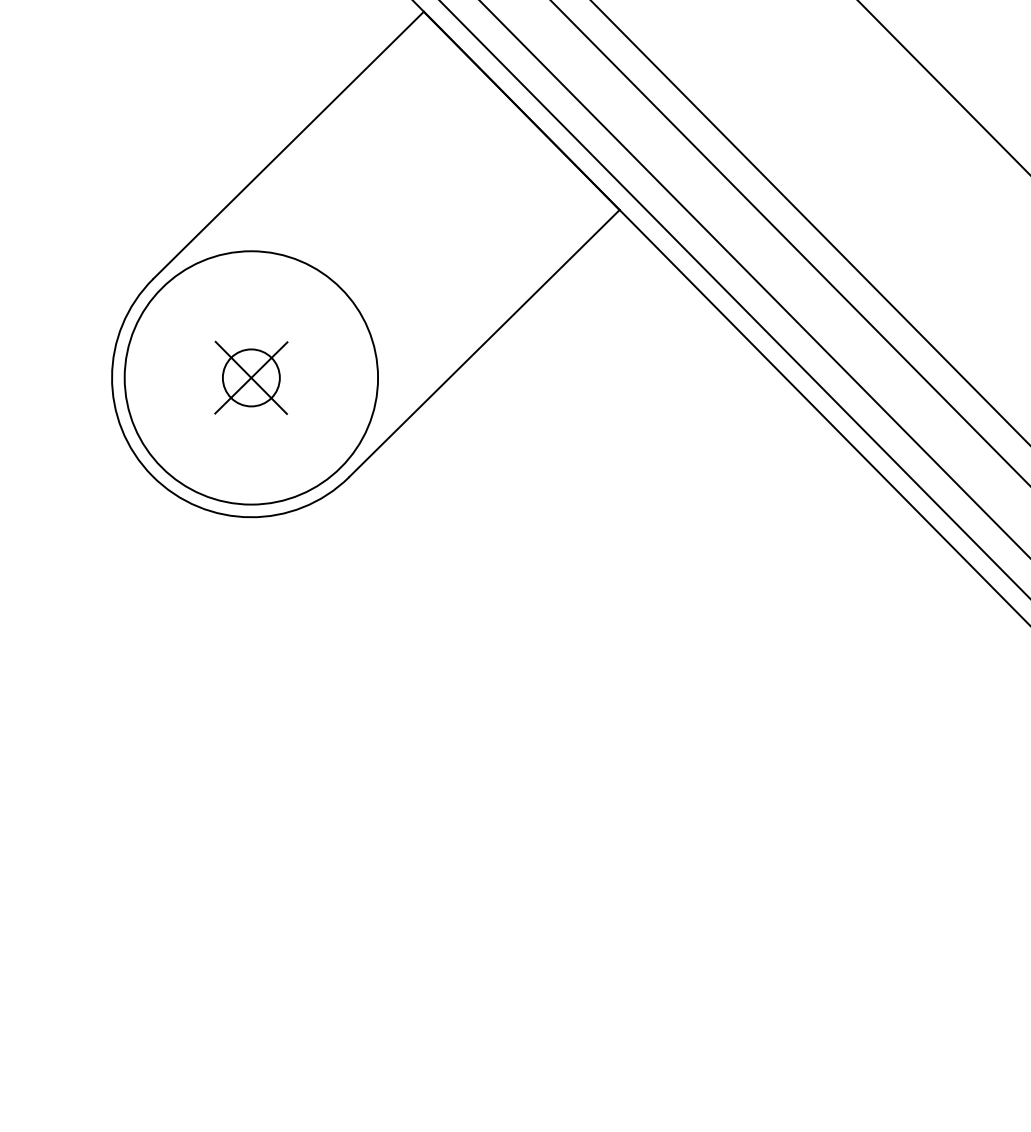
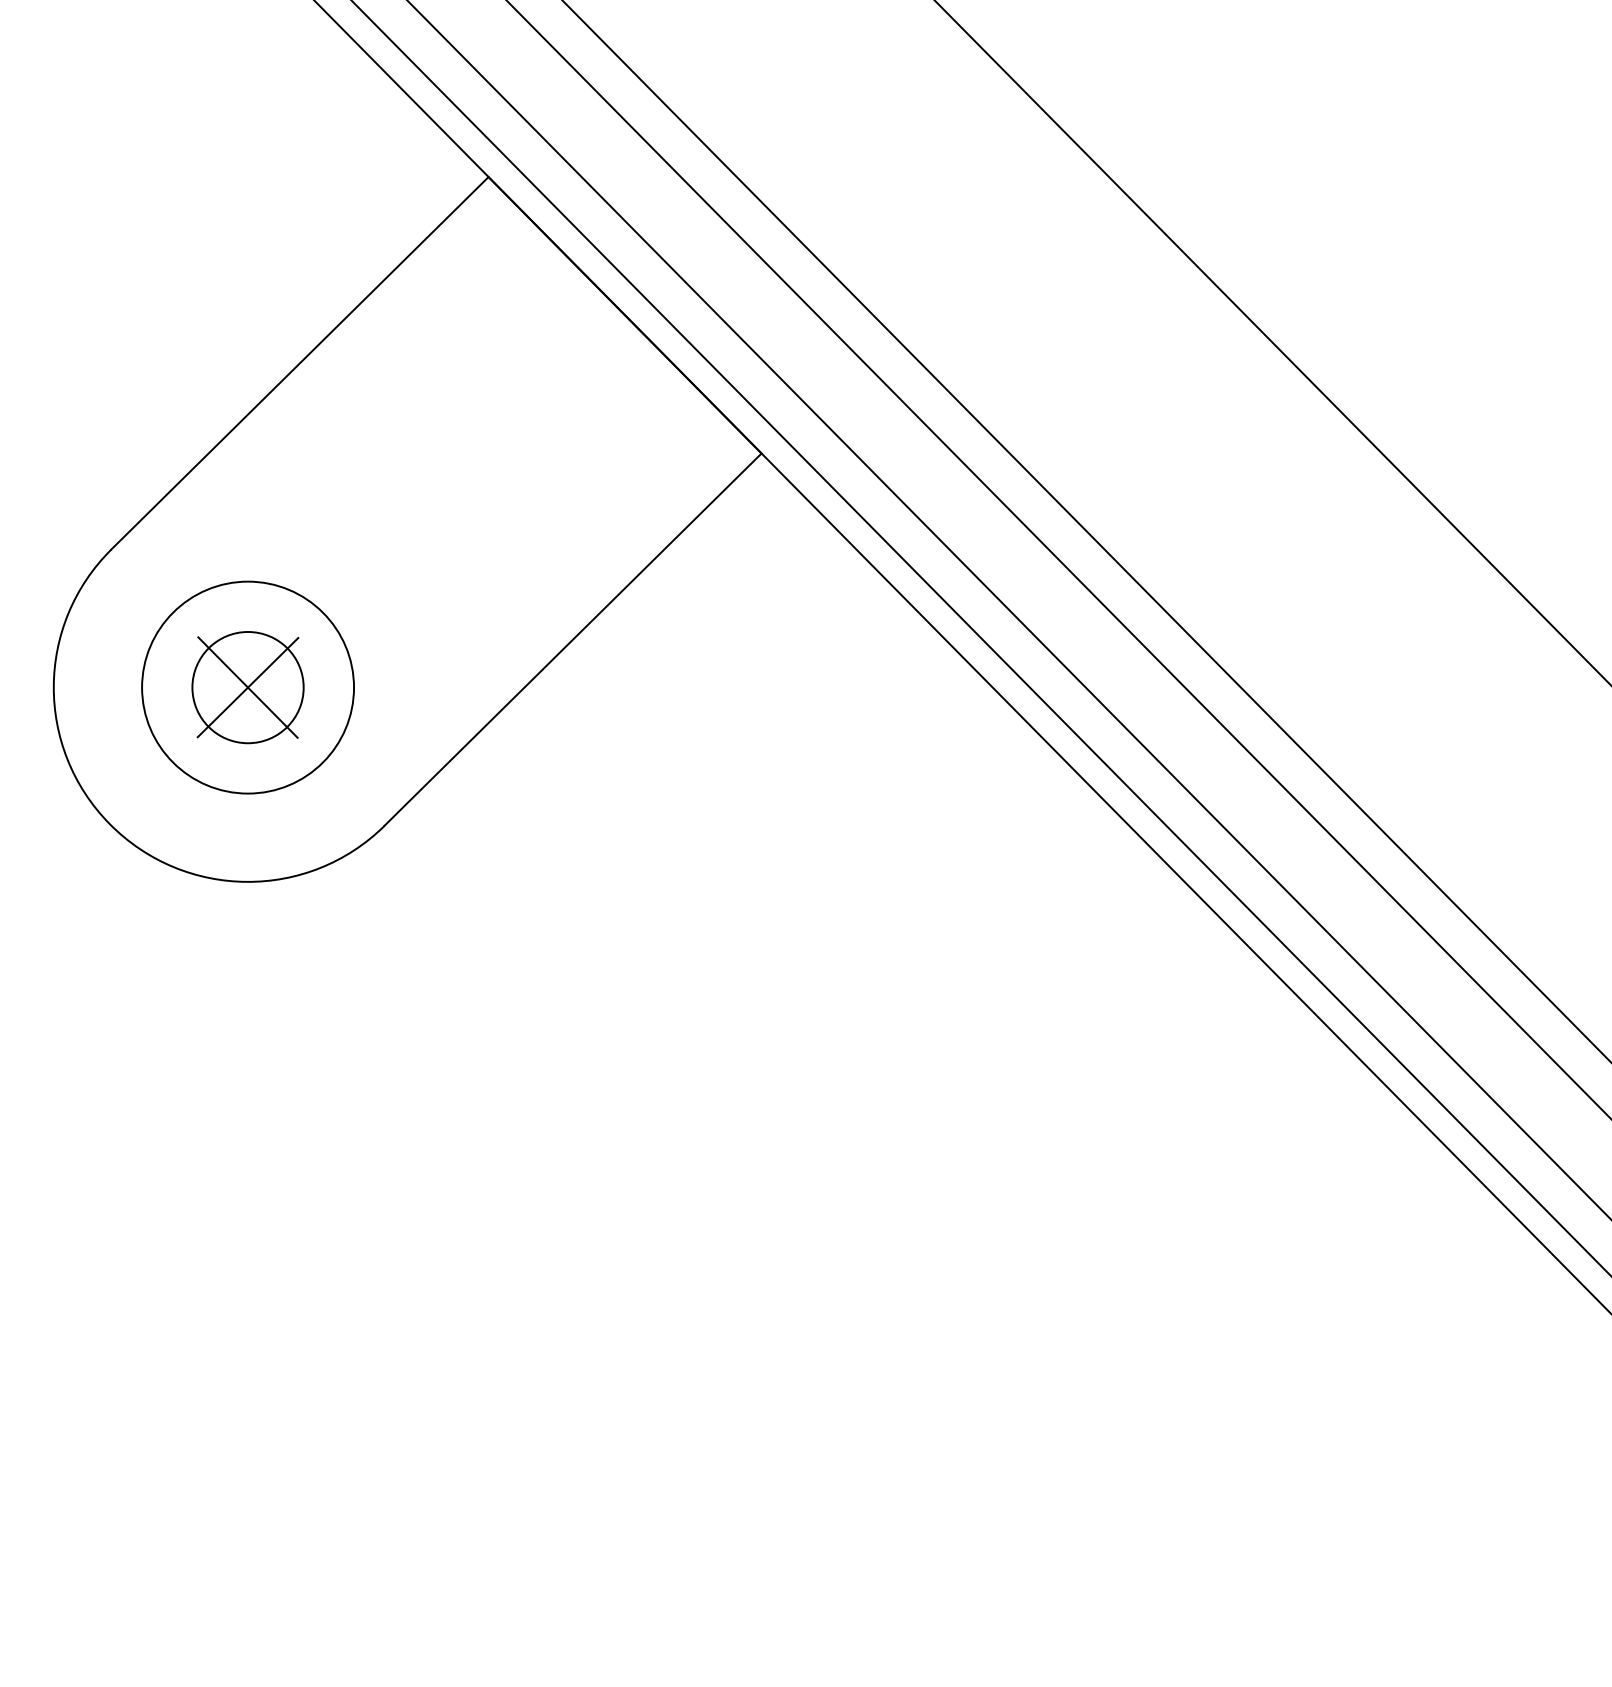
circle: (250, 377) -> (247, 687), size x0.6
circle: (250, 377) -> (247, 687), size x1.4

